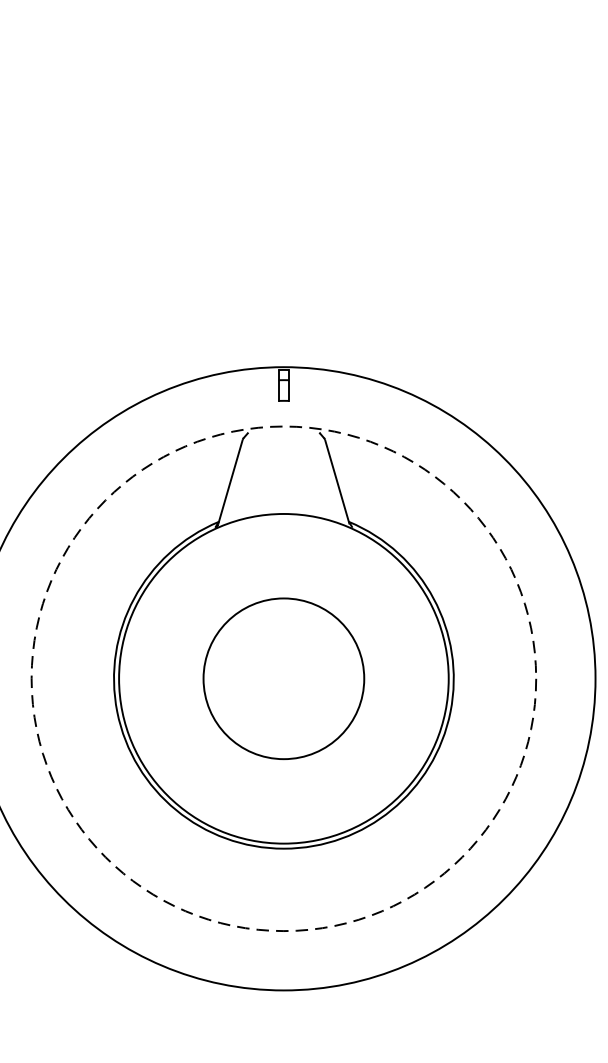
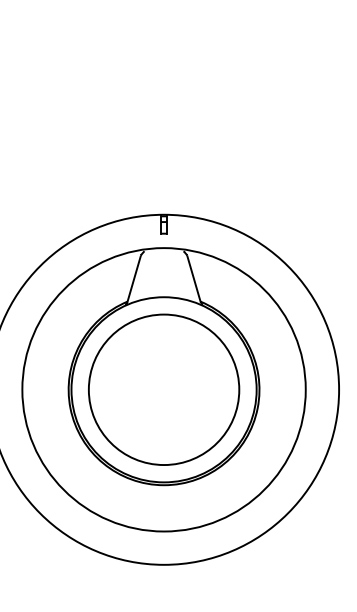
circle: (282, 678) -> (163, 389), dashed -> solid
circle: (282, 678) -> (163, 389), size x1.67

